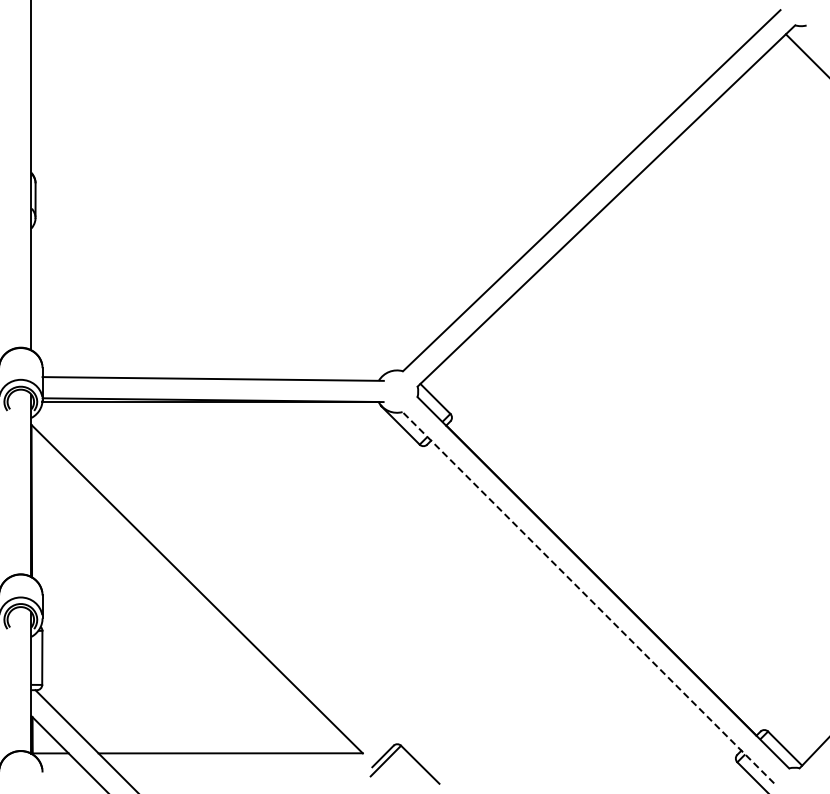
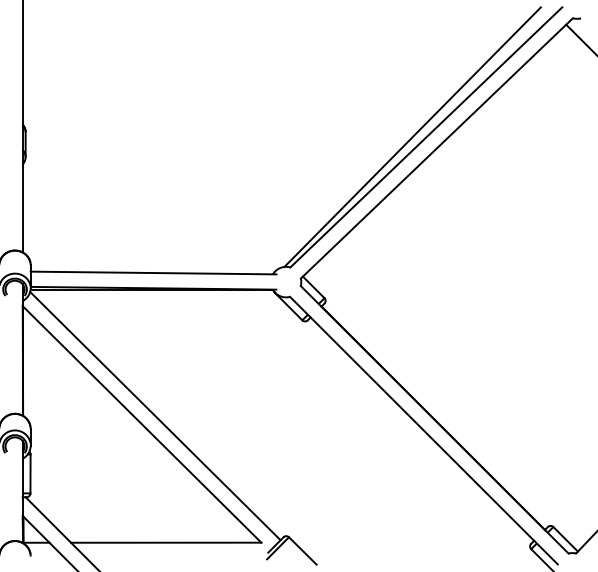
line: (572, 190) -> (412, 137), added
line: (215, 577) -> (155, 416), added
line: (588, 597) -> (423, 430), dashed -> solid

